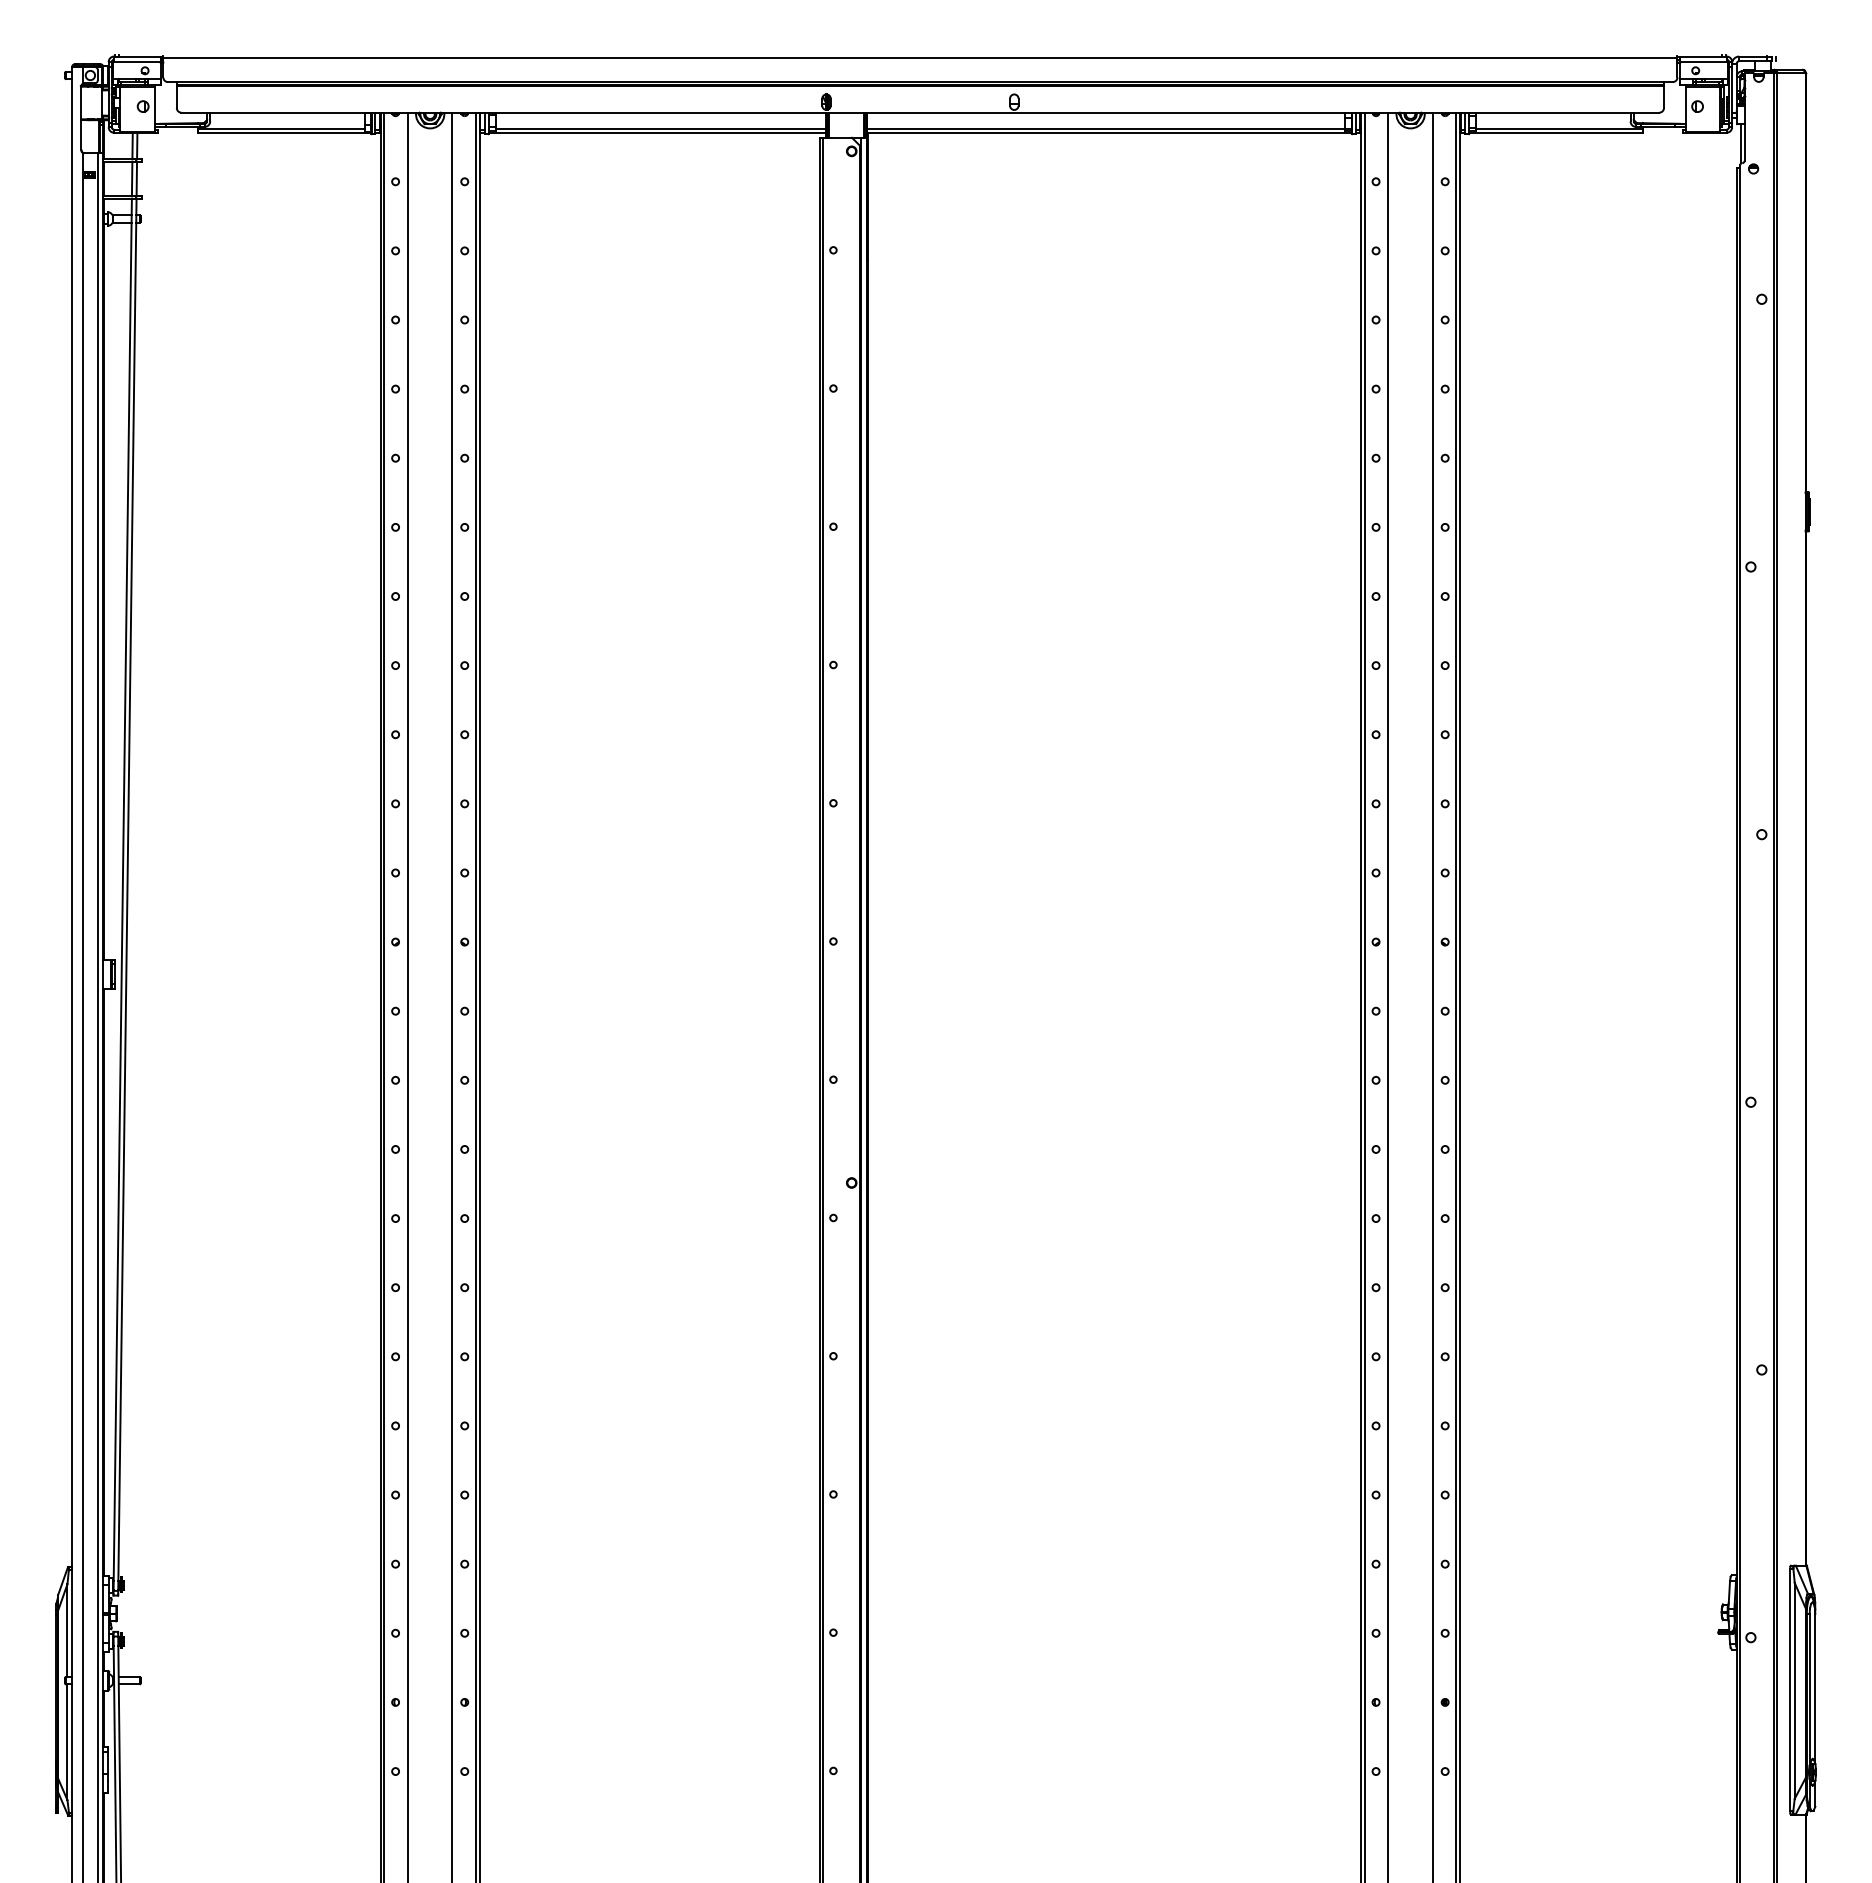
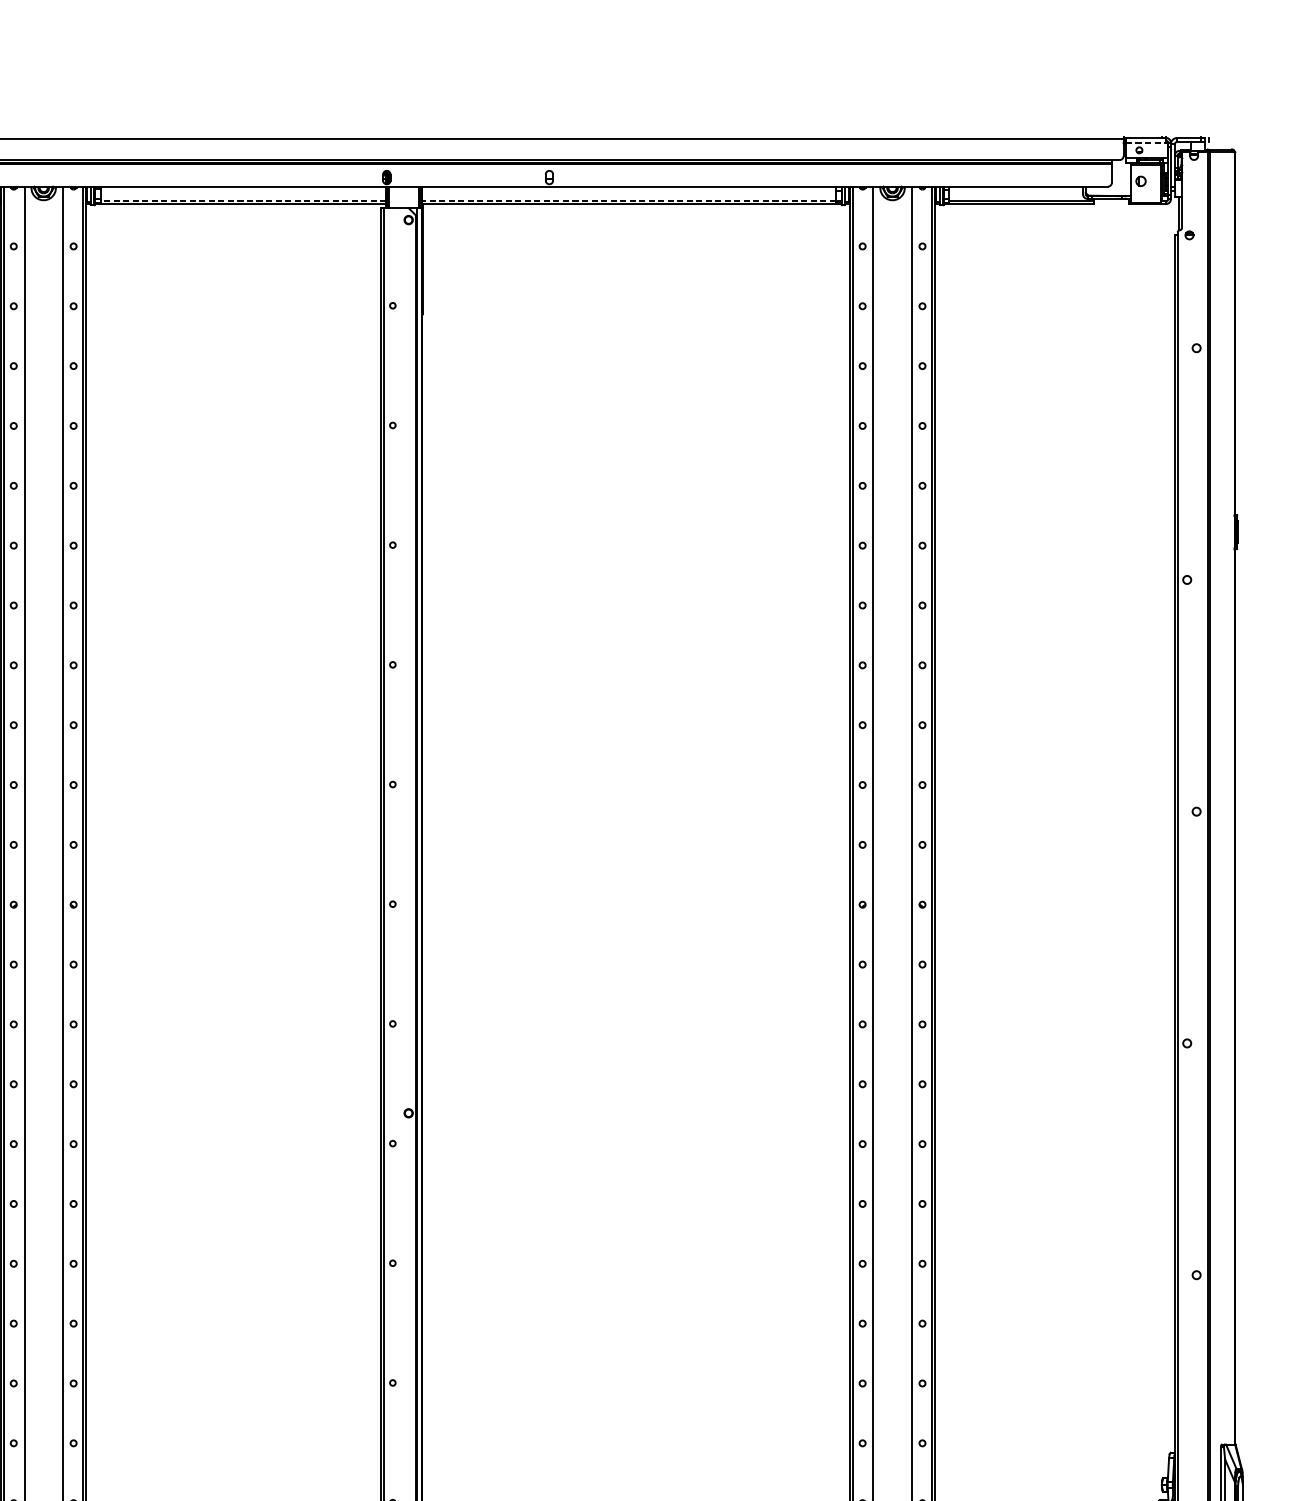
line: (1703, 61) -> (1146, 142), solid -> dashed
line: (660, 128) -> (243, 200), solid -> dashed
line: (1106, 128) -> (629, 200), solid -> dashed

